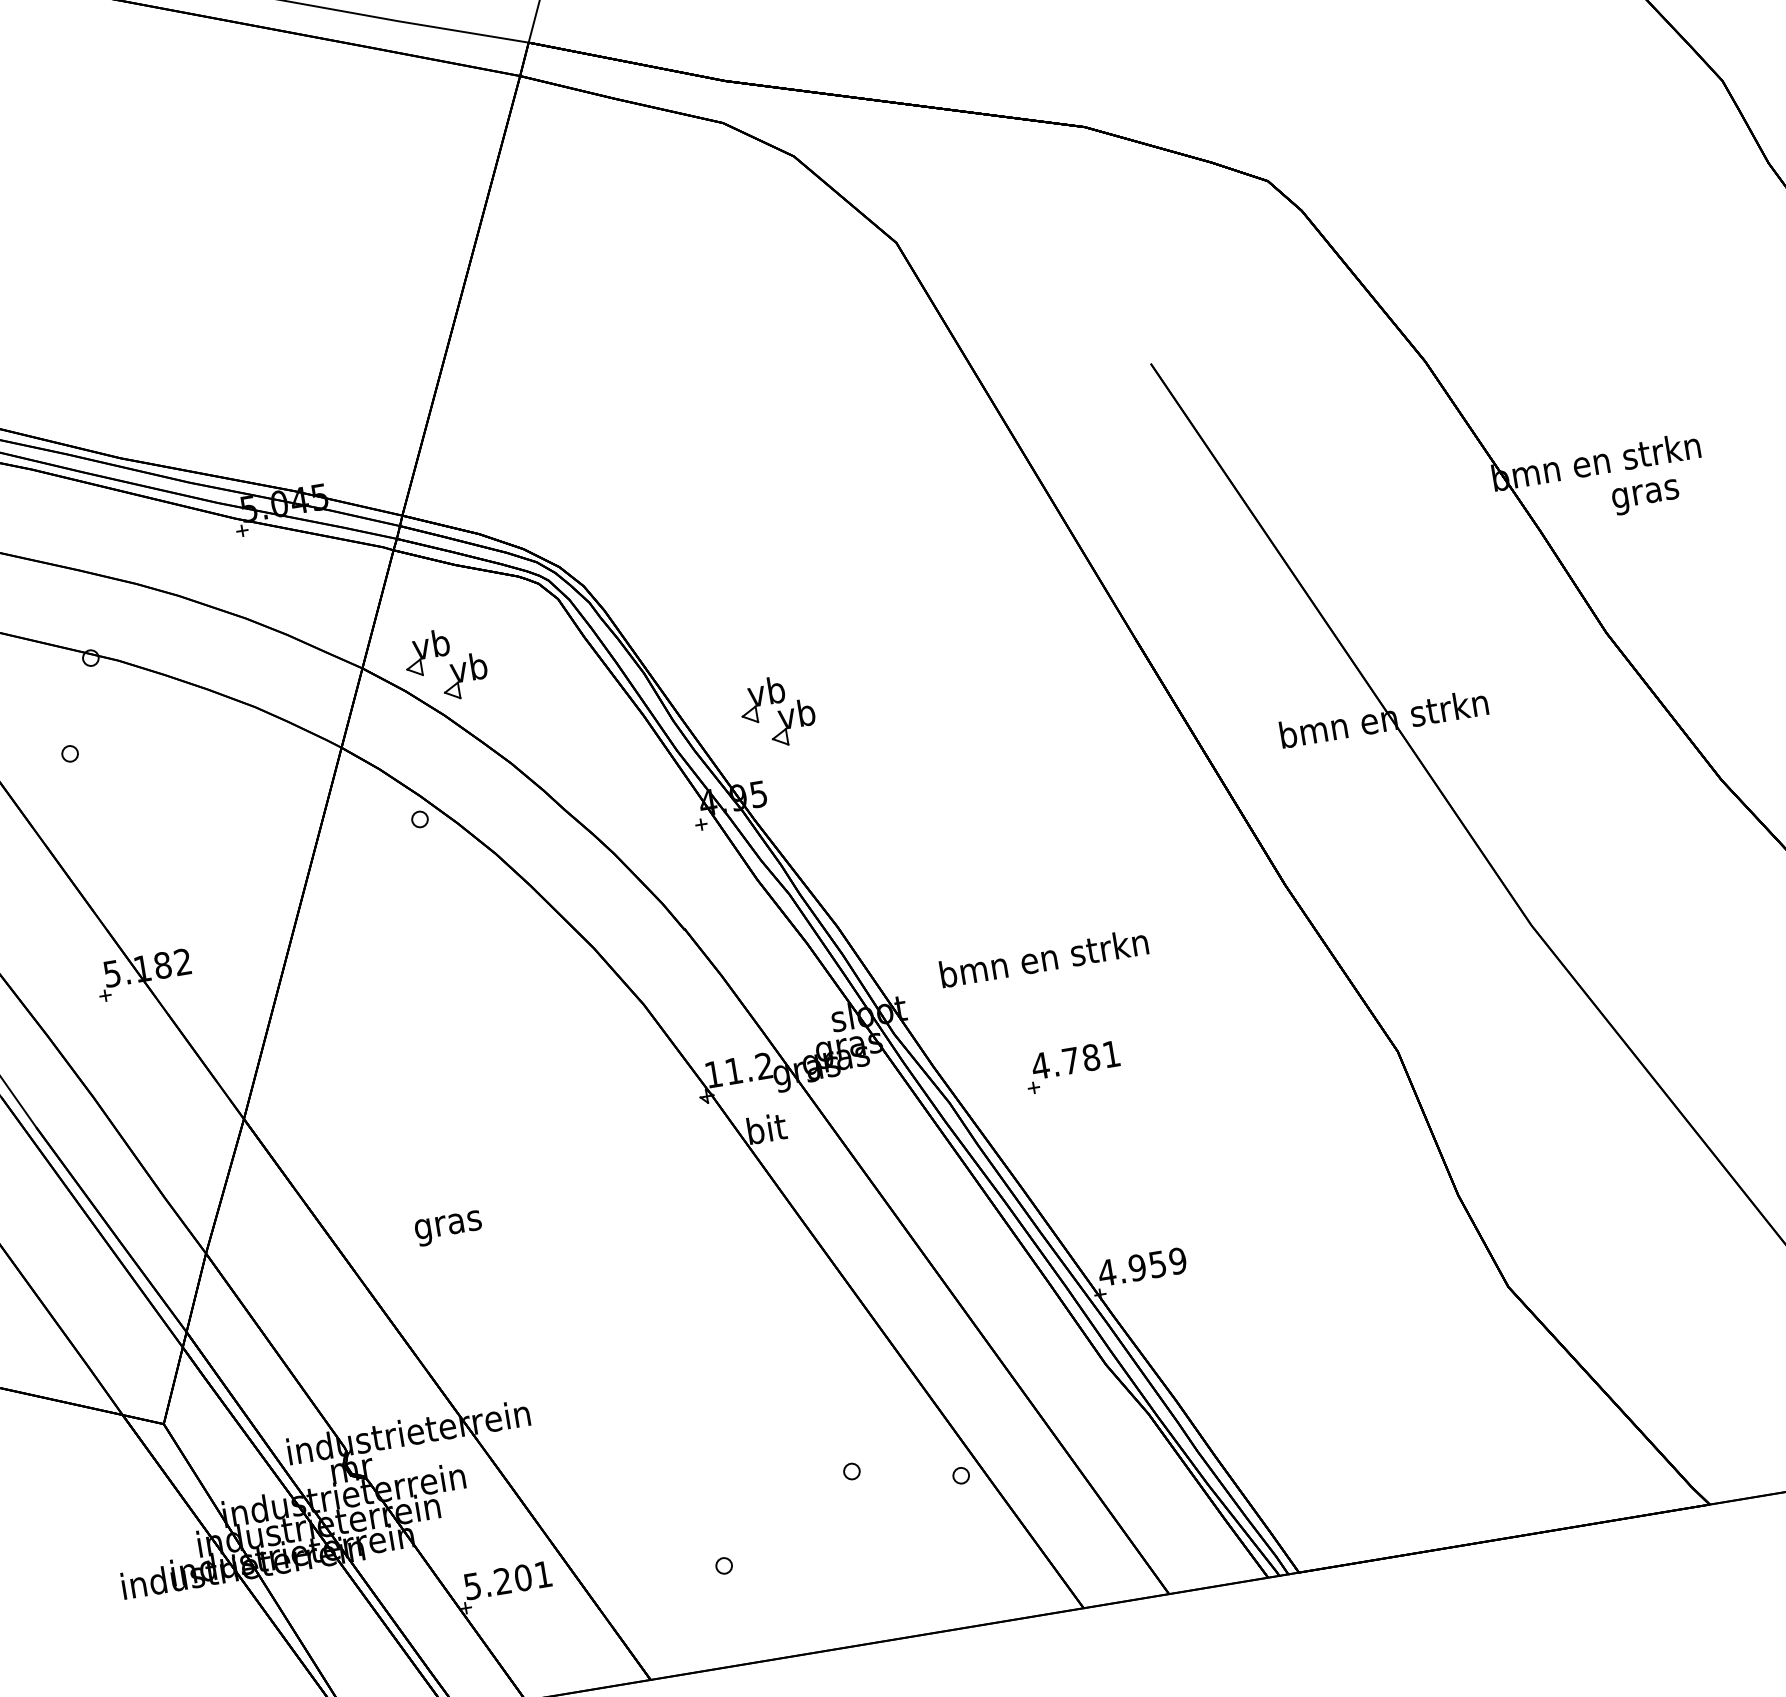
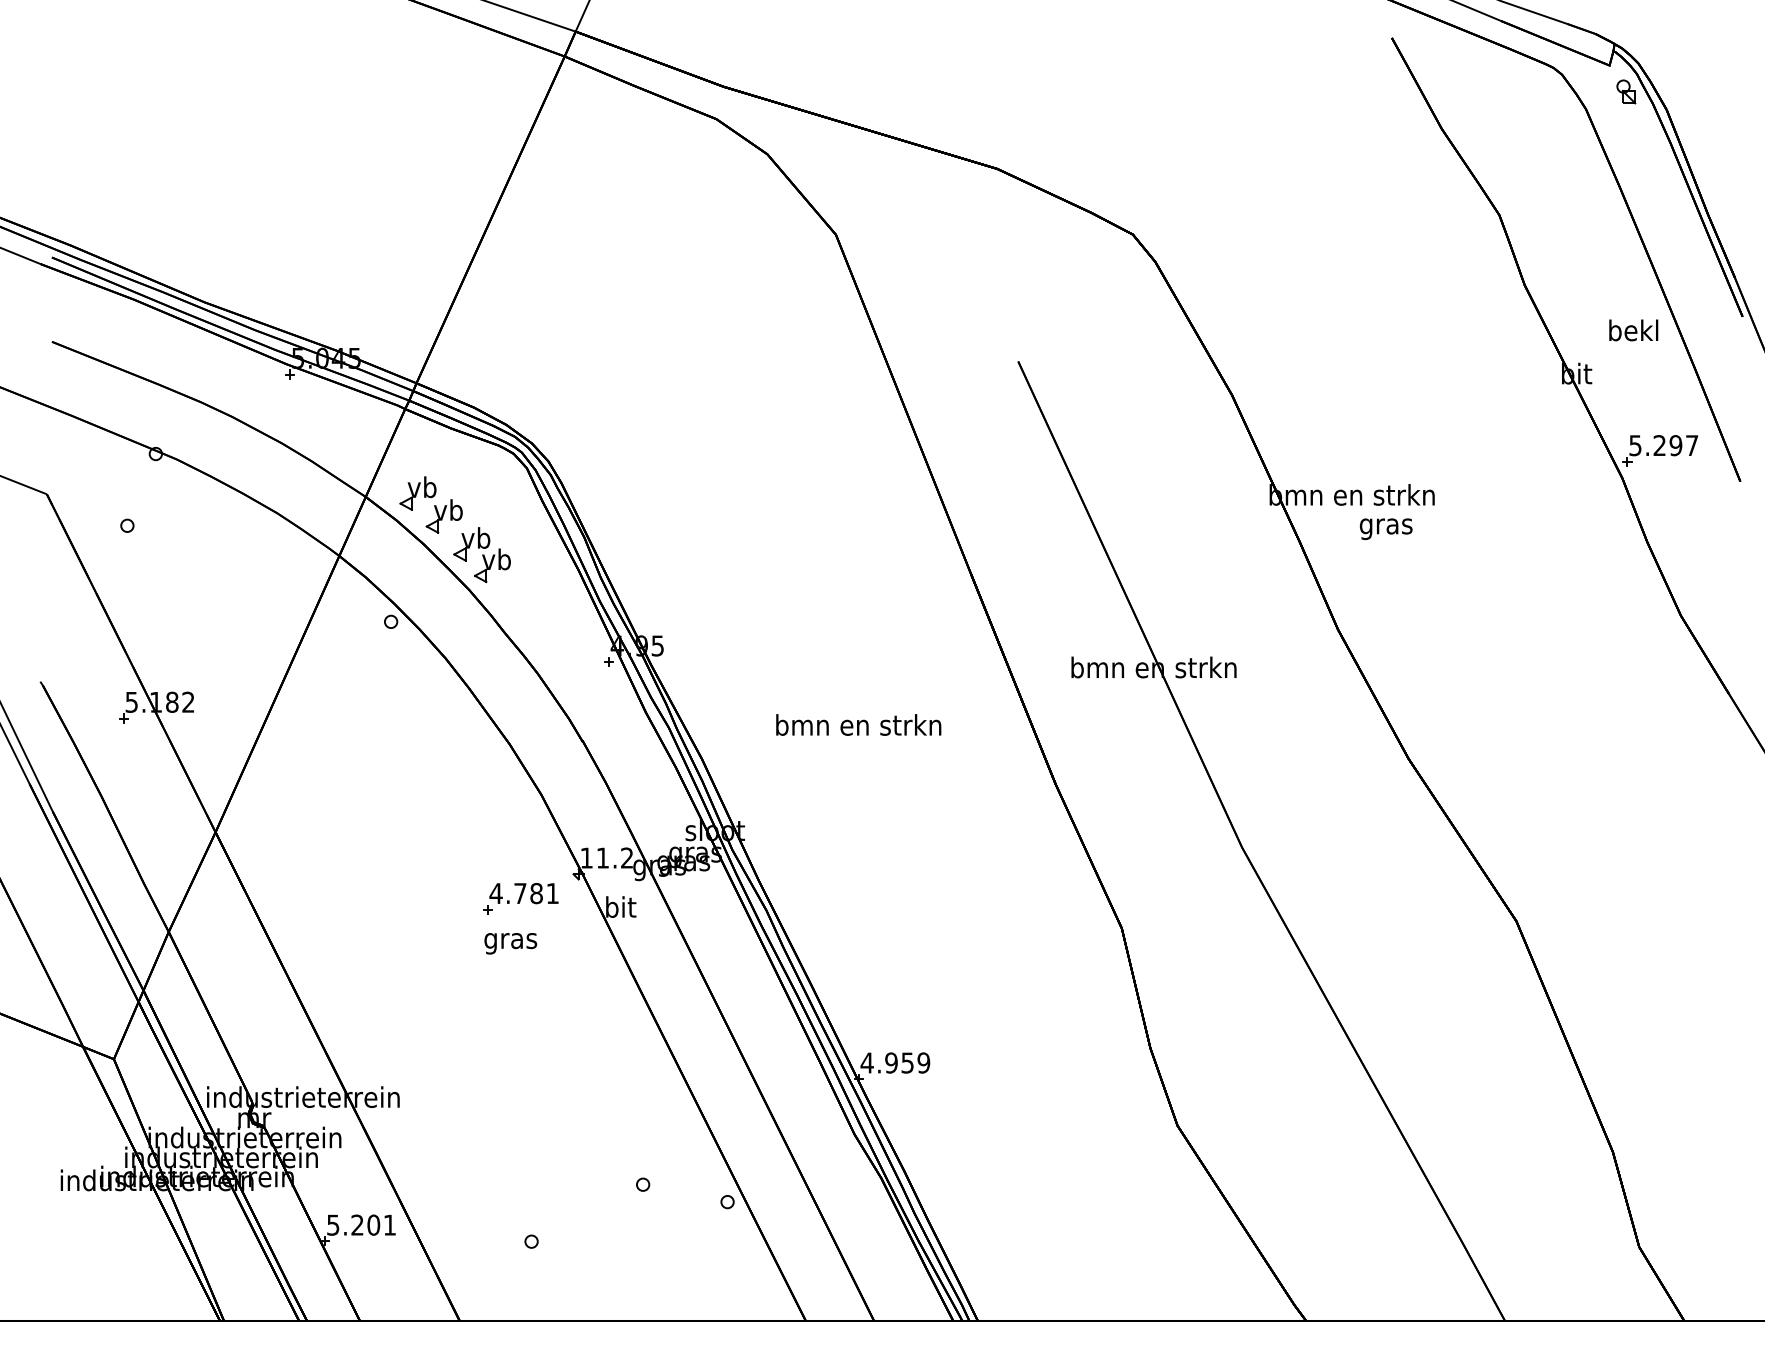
part: (776, 712) -> (481, 555), moved
text: (1043, 957) -> (858, 724), moved
part: (1072, 1067) -> (520, 898), moved
text: (448, 1228) -> (510, 943), moved

